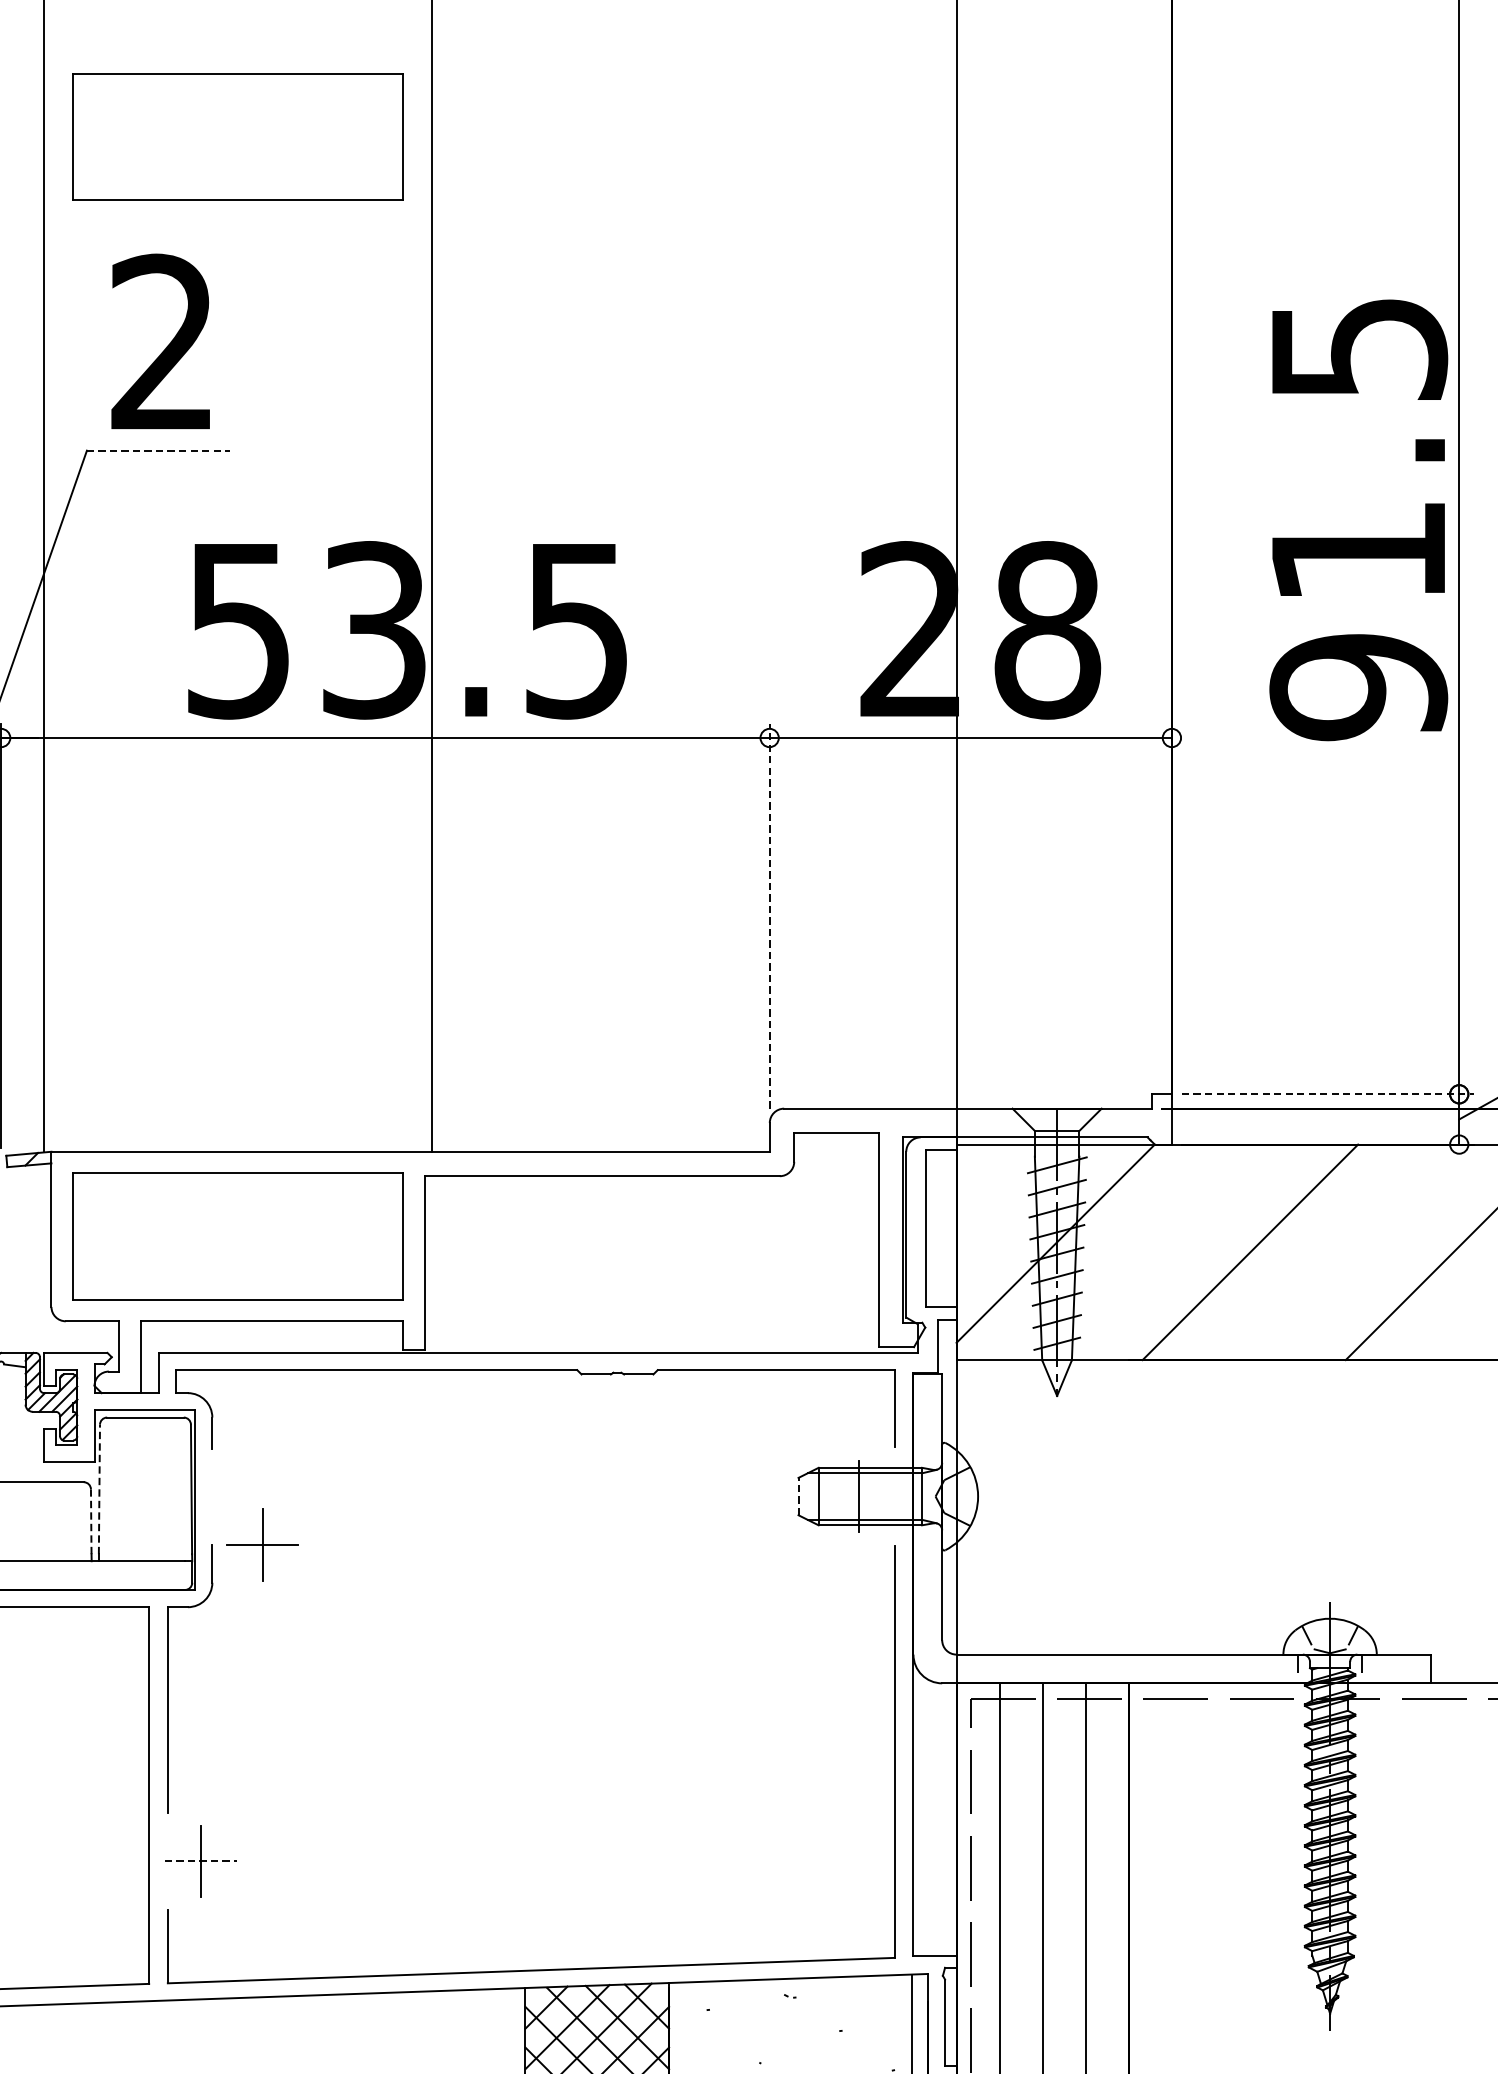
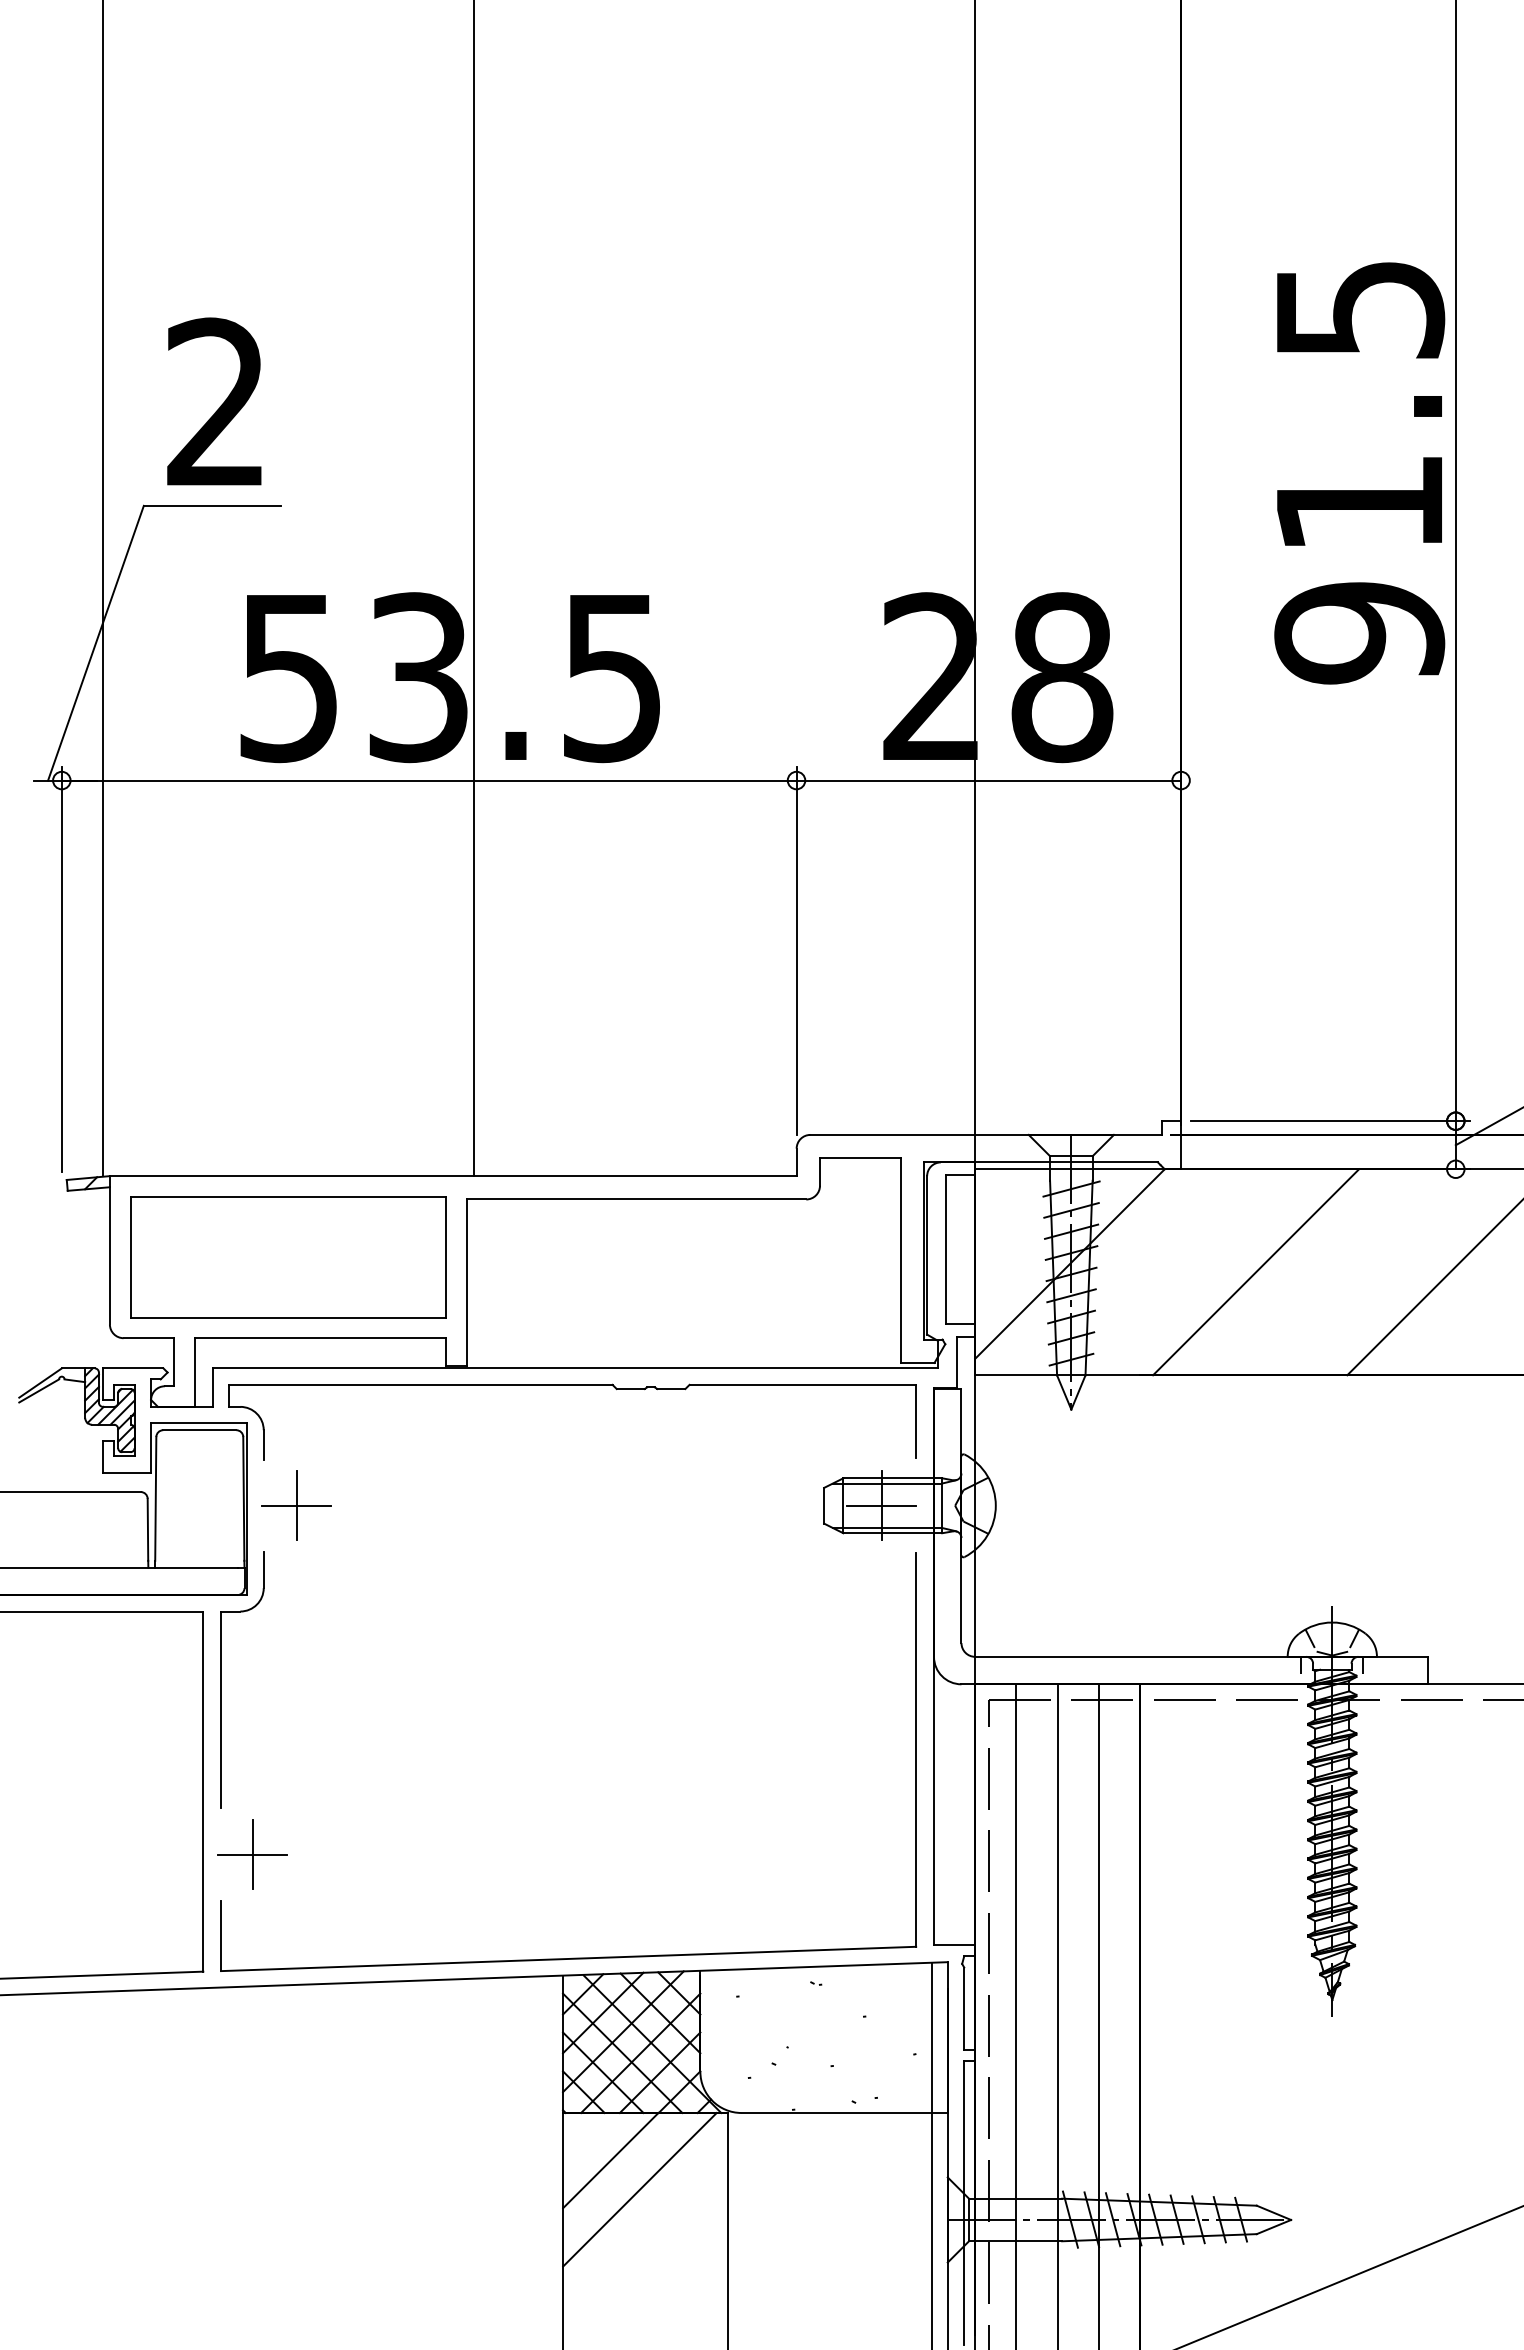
part: (238, 137) -> (288, 206), removed
line: (158, 450) -> (212, 505), dashed -> solid
text: (1358, 520) -> (1359, 473), moved
line: (769, 915) -> (796, 950), dashed -> solid
line: (1328, 1094) -> (1330, 1121), dashed -> solid
line: (99, 1488) -> (155, 1498), dashed -> solid
line: (798, 1496) -> (824, 1505), dashed -> solid
line: (858, 1496) -> (881, 1505), added
line: (90, 1521) -> (147, 1529), dashed -> solid
part: (262, 1544) -> (296, 1505), moved
line: (201, 1861) -> (253, 1854), dashed -> solid

